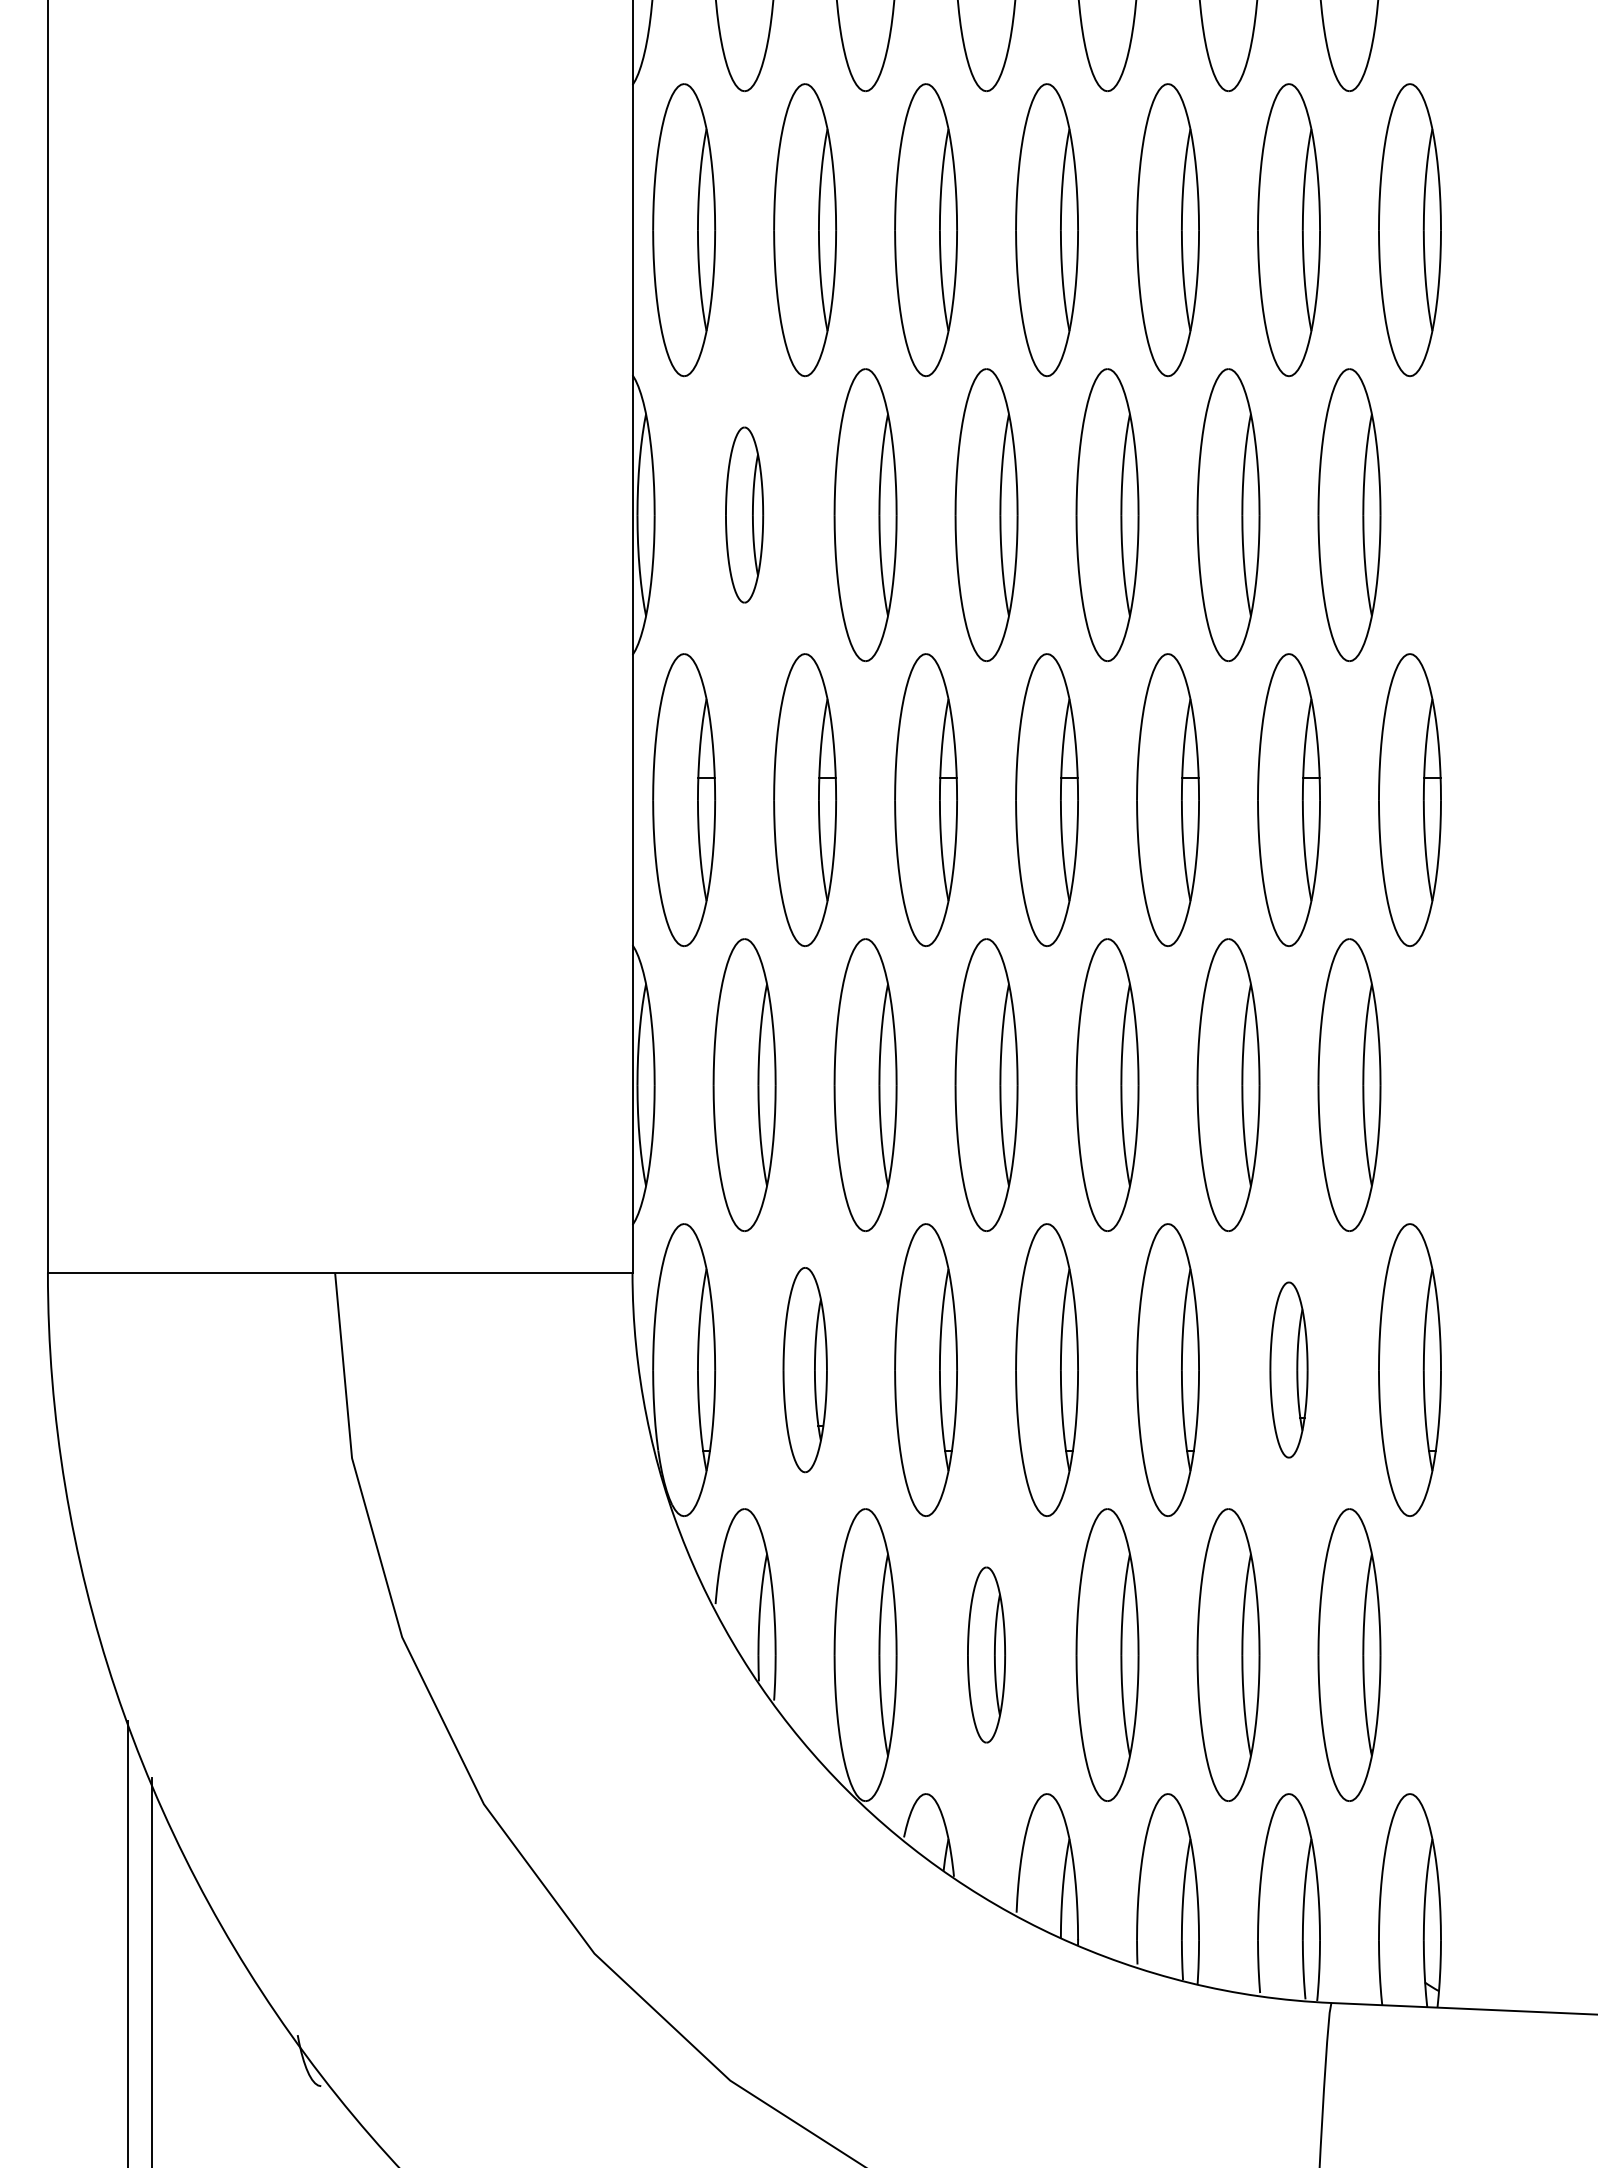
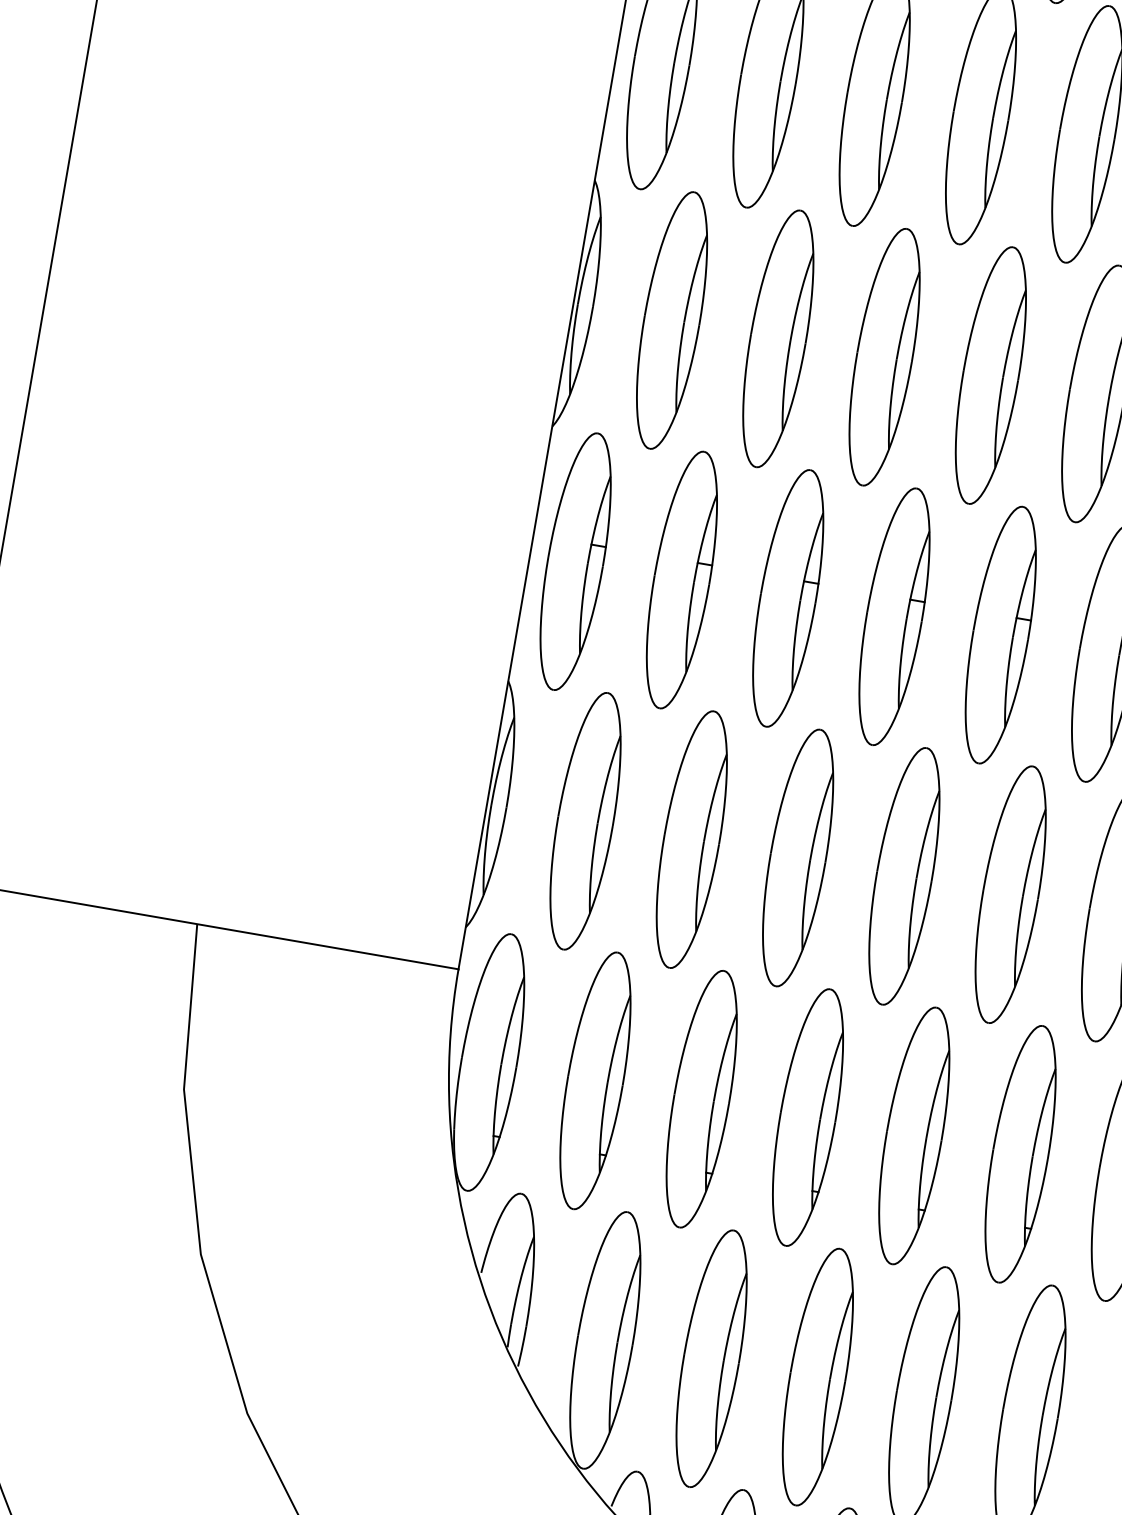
part: (744, 514) -> (672, 319), size x1.67
part: (805, 1369) -> (595, 1080), size x1.43
part: (1288, 1369) -> (1020, 1153), size x1.67
part: (986, 1654) -> (711, 1358), size x1.67

